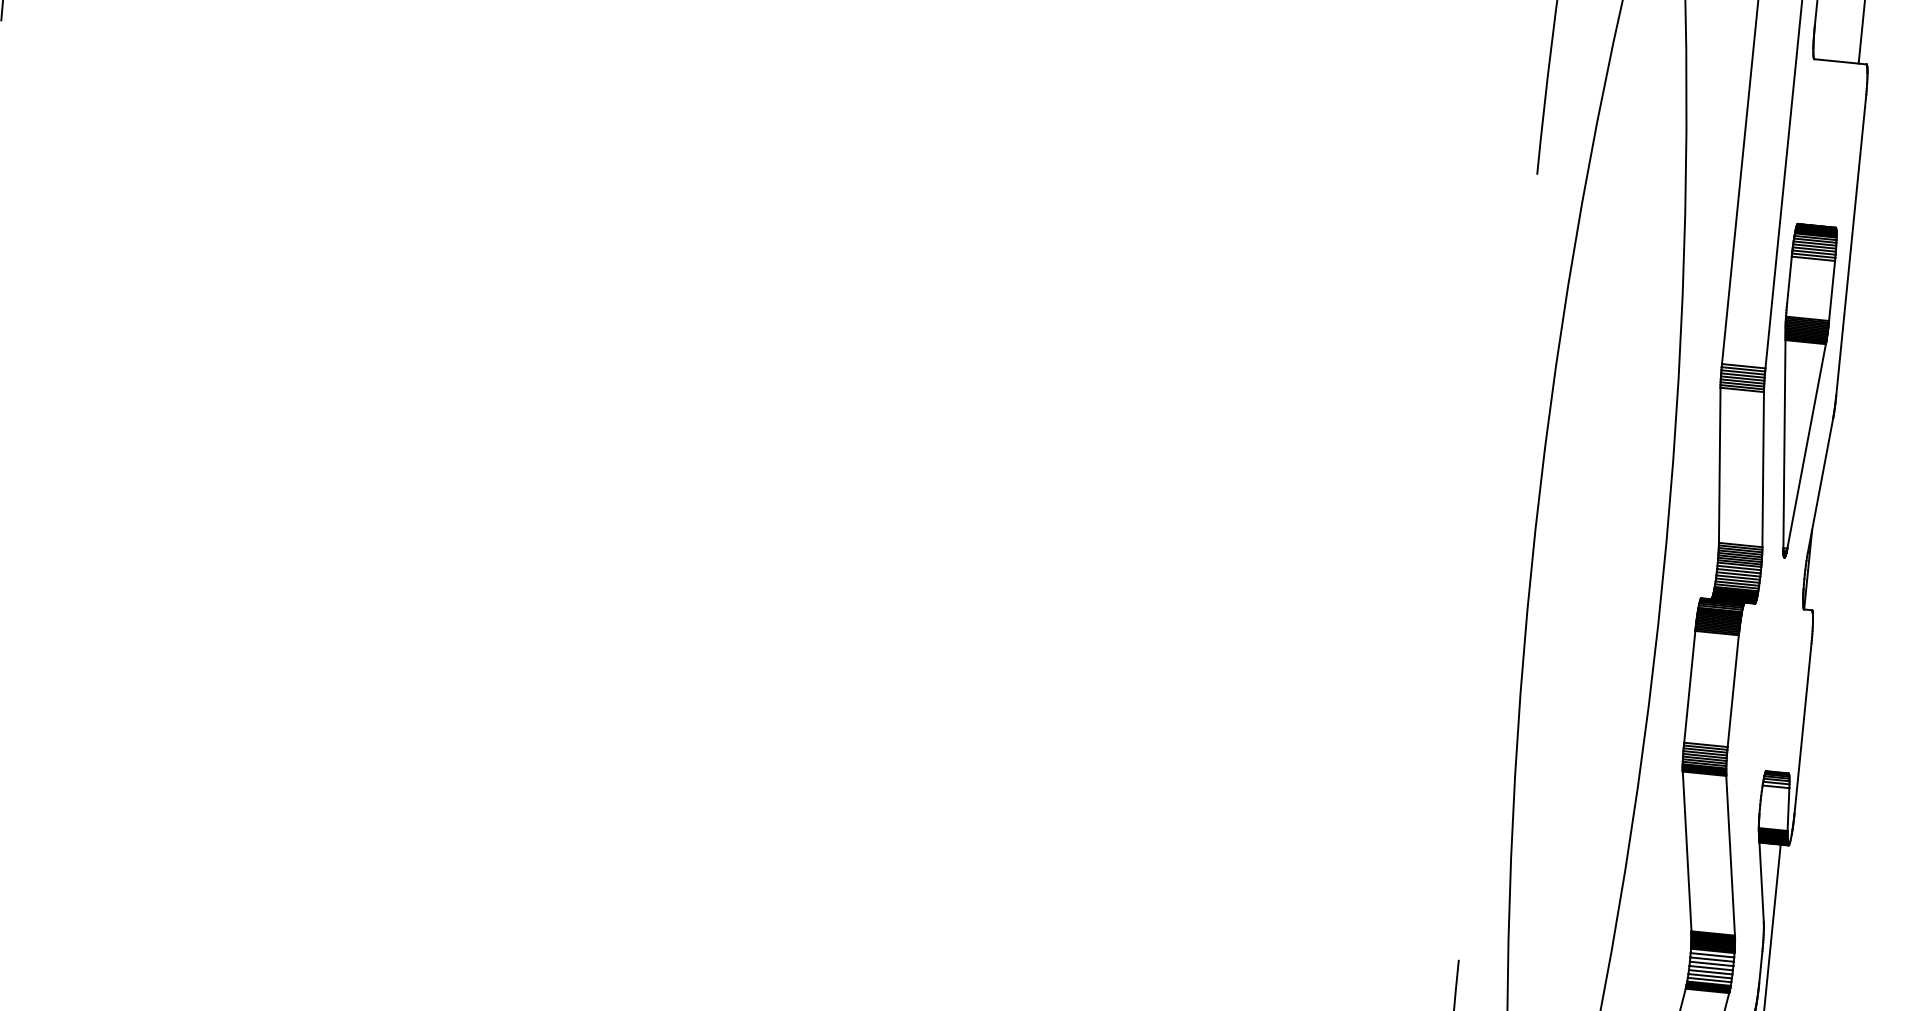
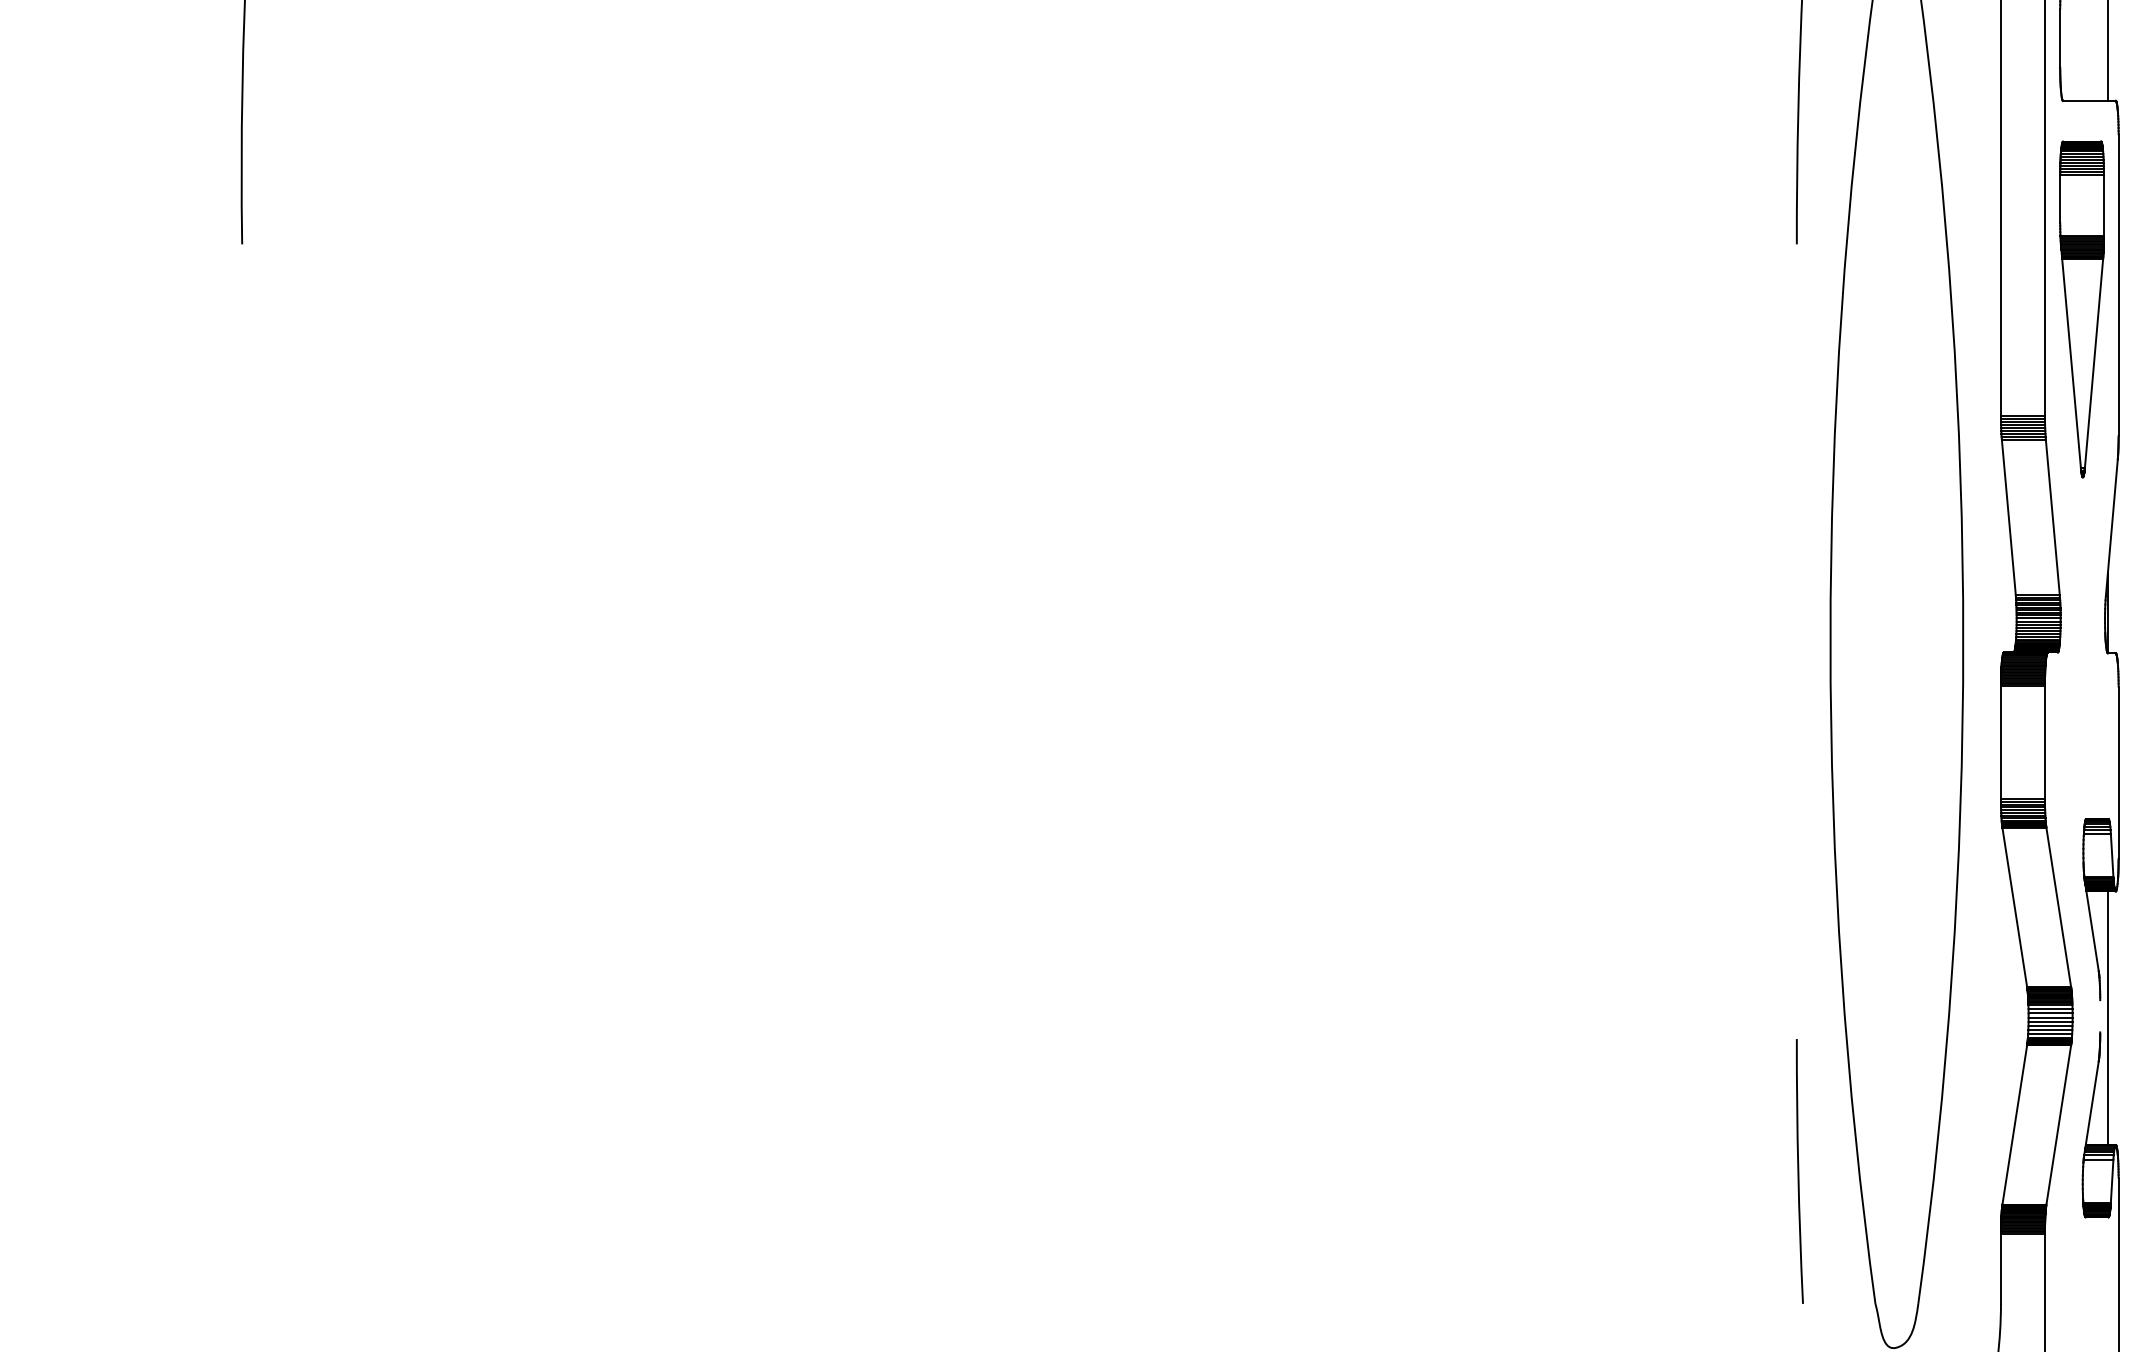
part: (1799, 391) -> (2081, 309), moved
line: (1761, 967) -> (2100, 1016), removed

